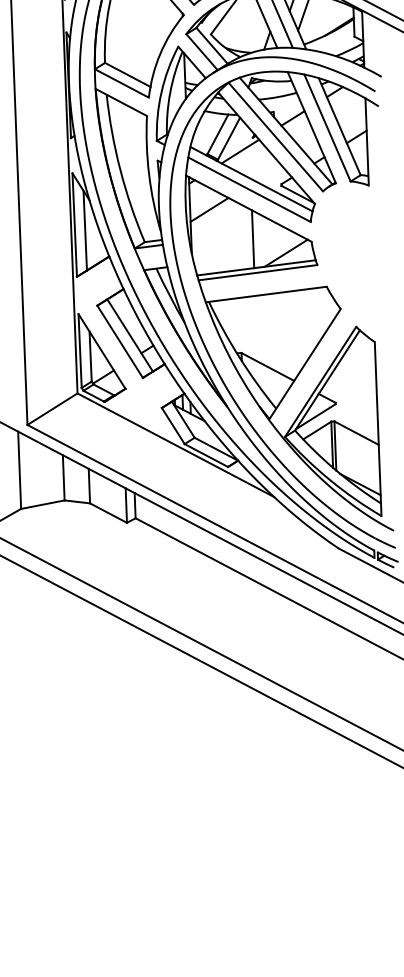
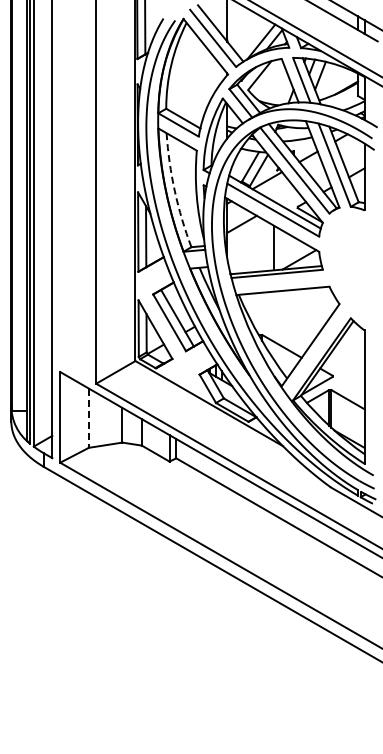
arc: (119, 170) -> (174, 191), solid -> dashed
line: (19, 470) -> (88, 418), solid -> dashed

